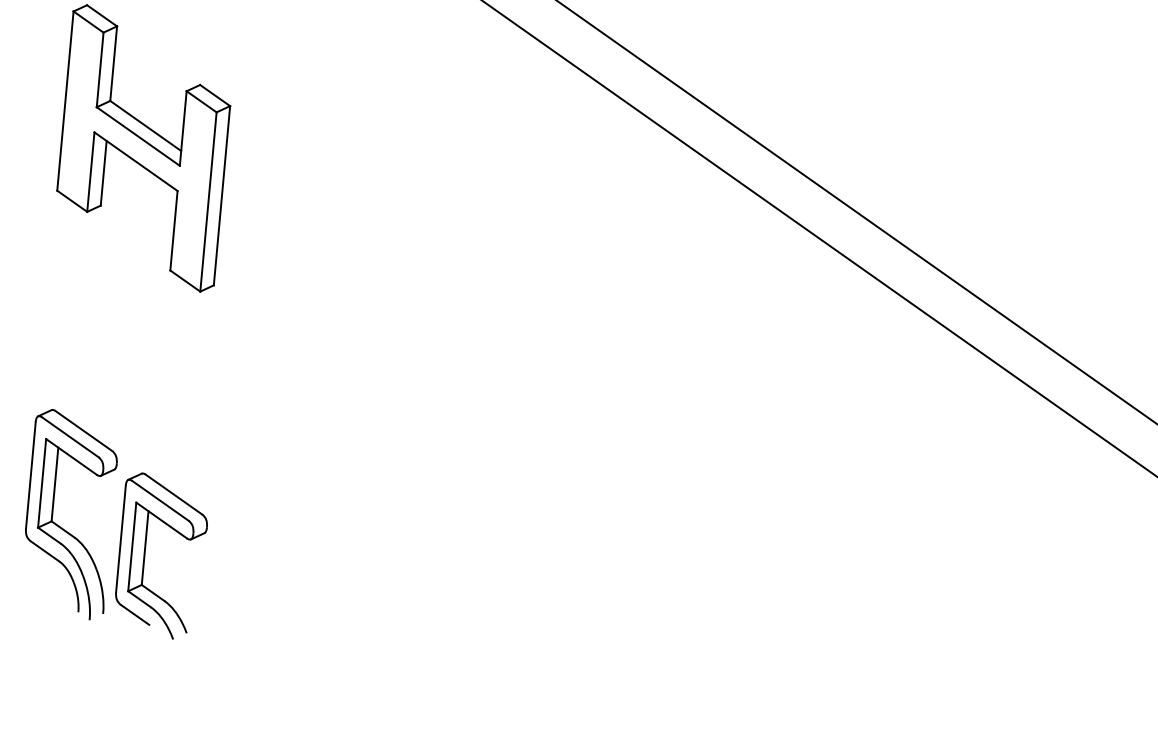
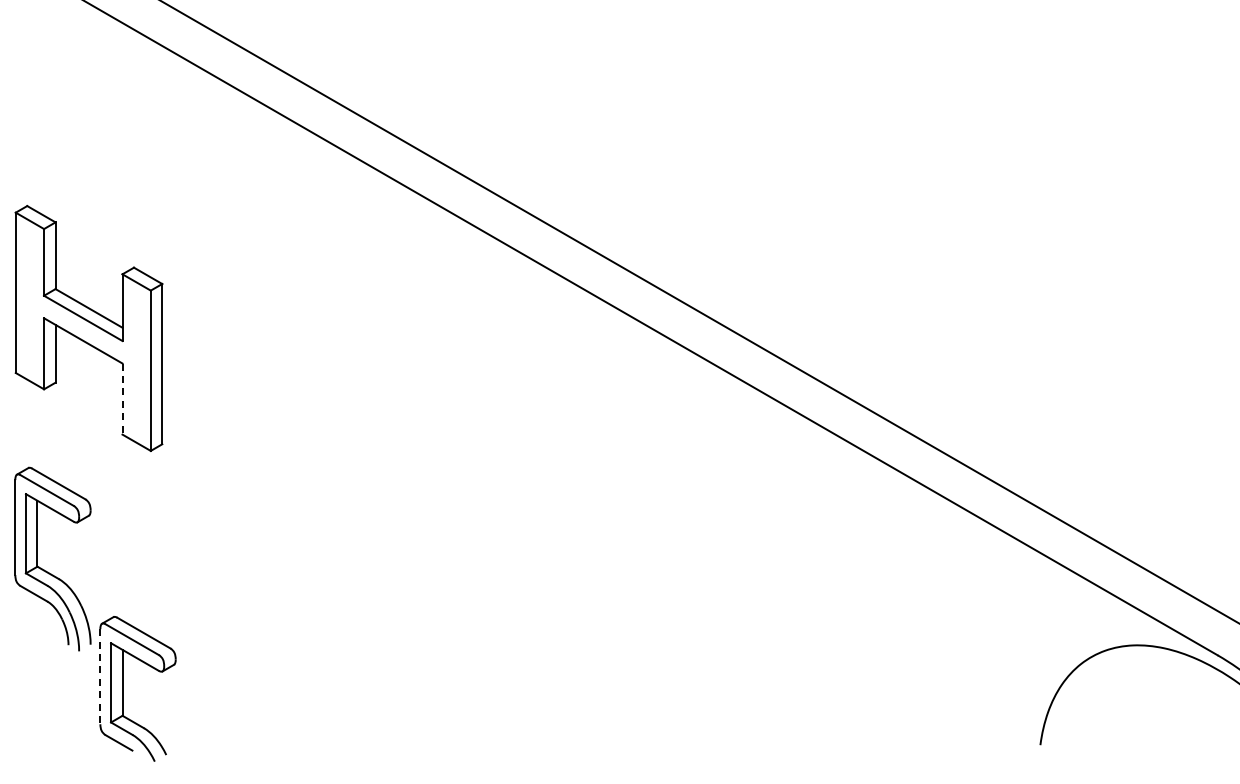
line: (173, 231) -> (122, 399), solid -> dashed
part: (61, 526) -> (46, 570), moved
line: (121, 538) -> (100, 676), solid -> dashed

